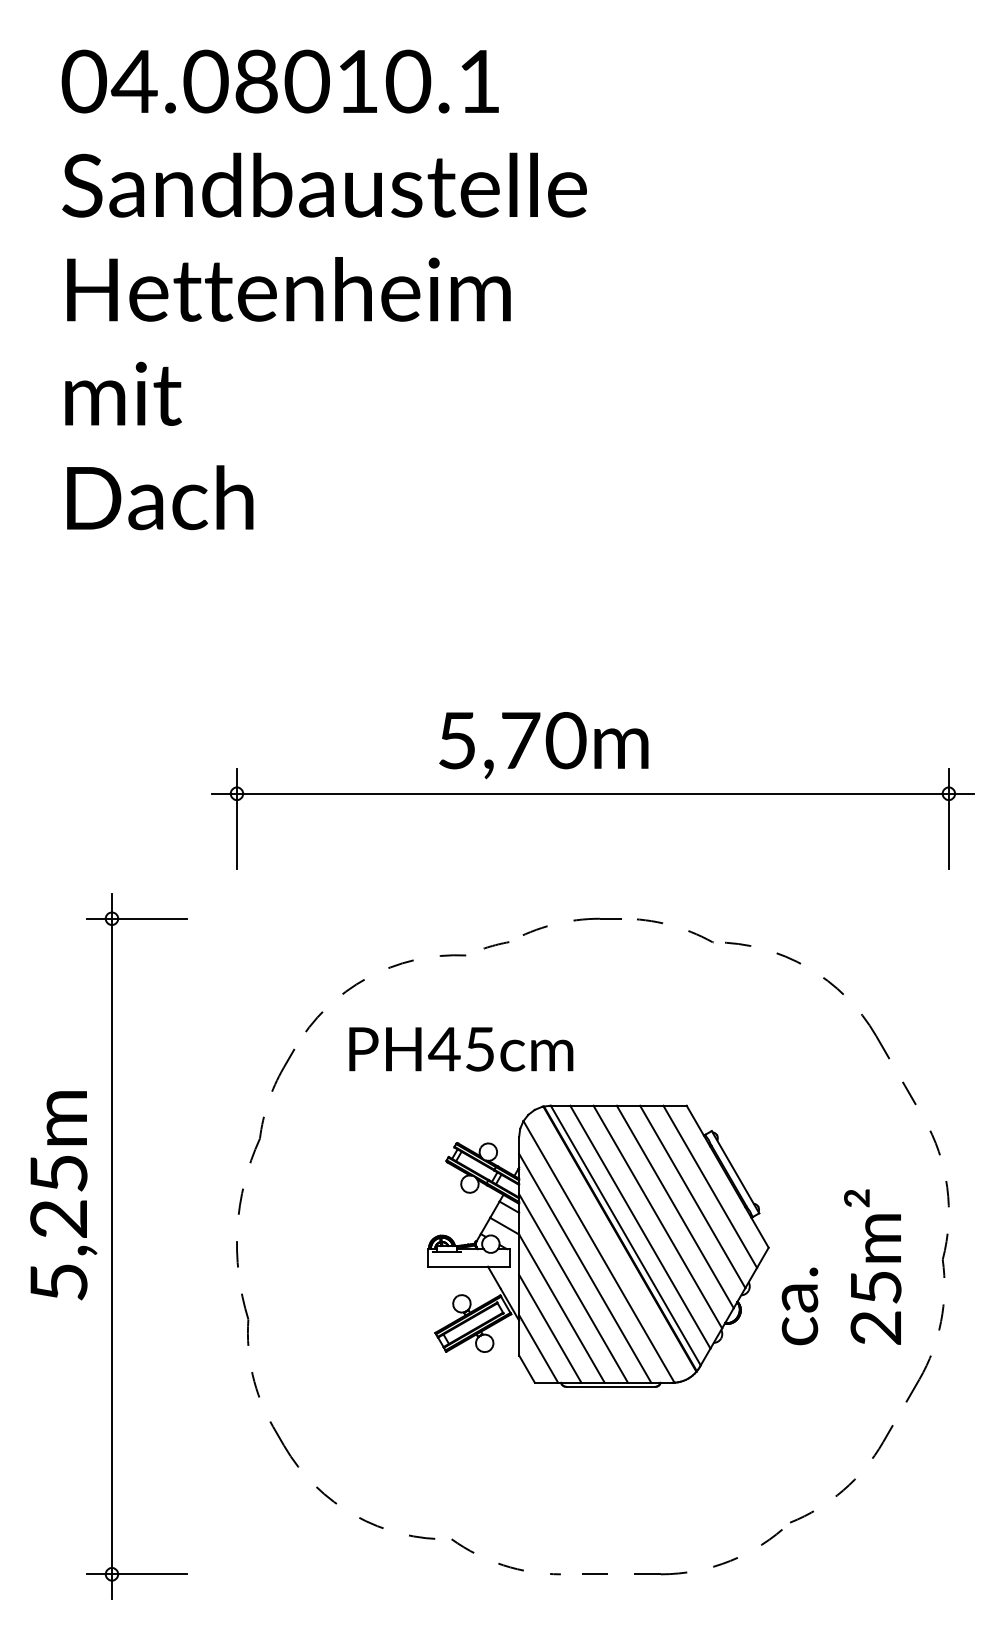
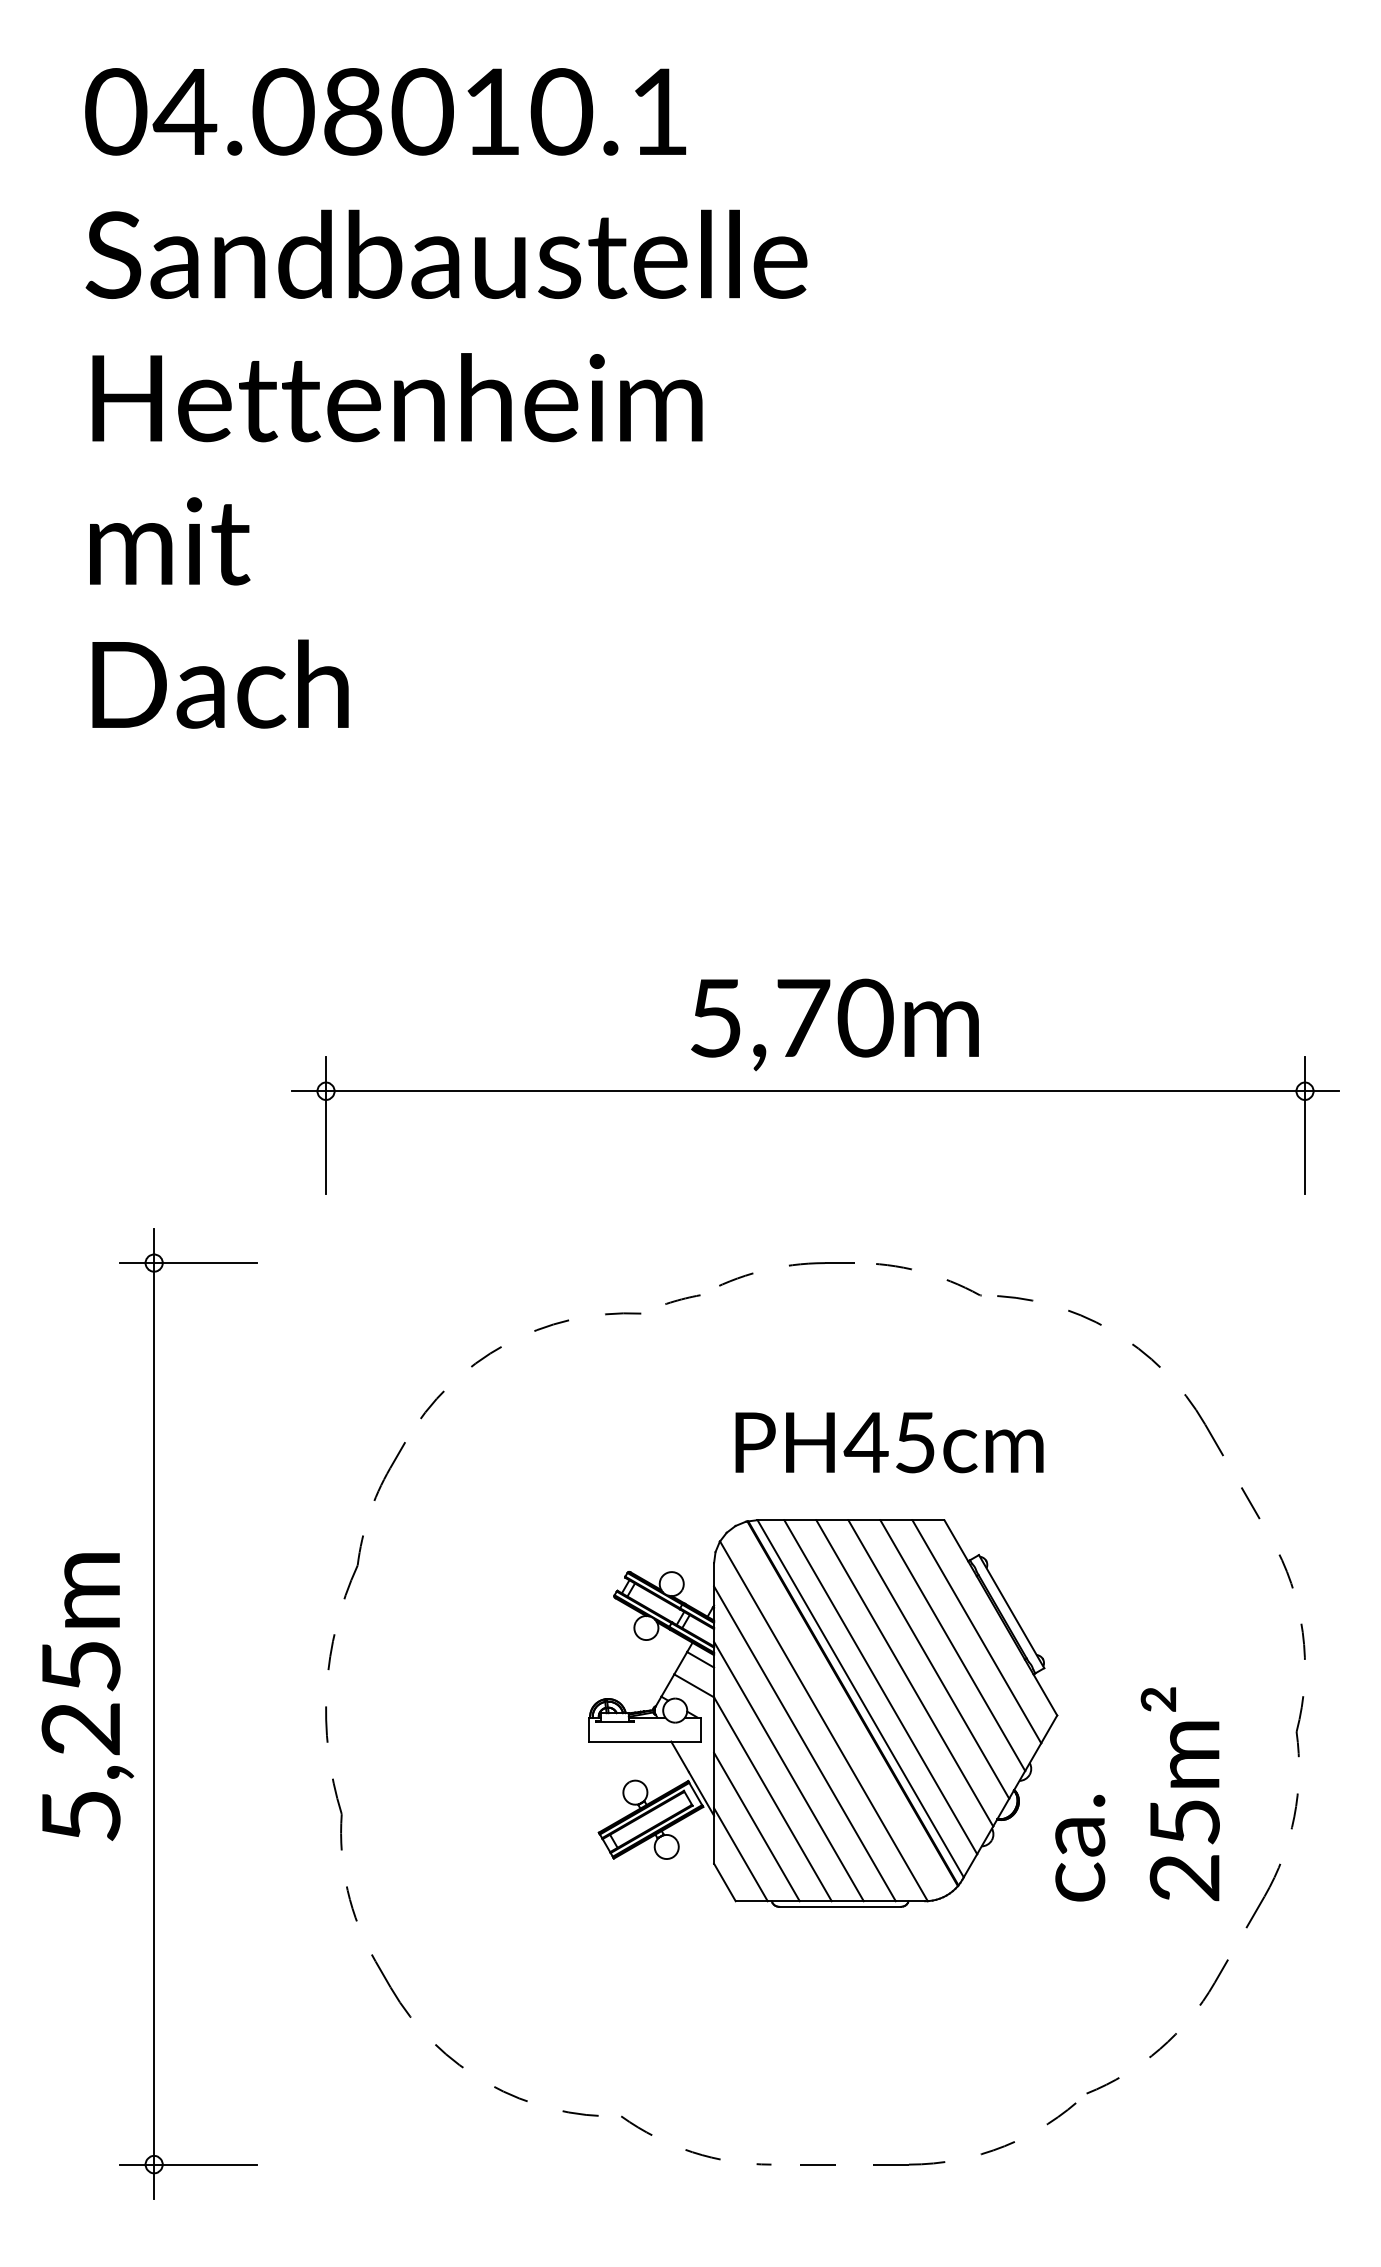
text: (543, 745) -> (834, 1024), moved
text: (461, 1049) -> (889, 1442), moved
text: (63, 1195) -> (87, 1696), moved
text: (841, 1267) -> (1137, 1794), moved

